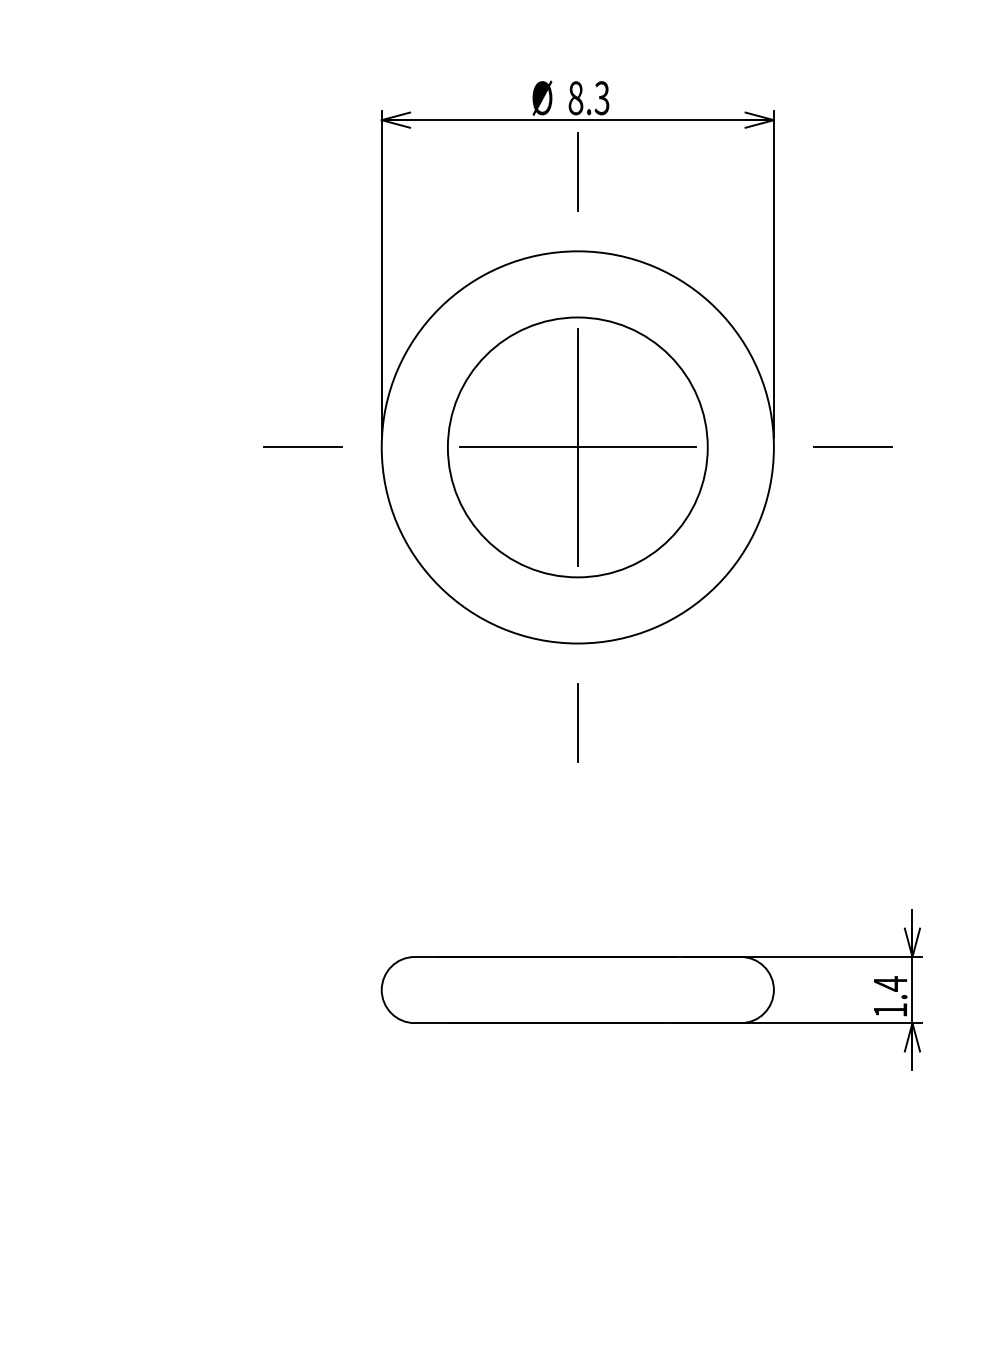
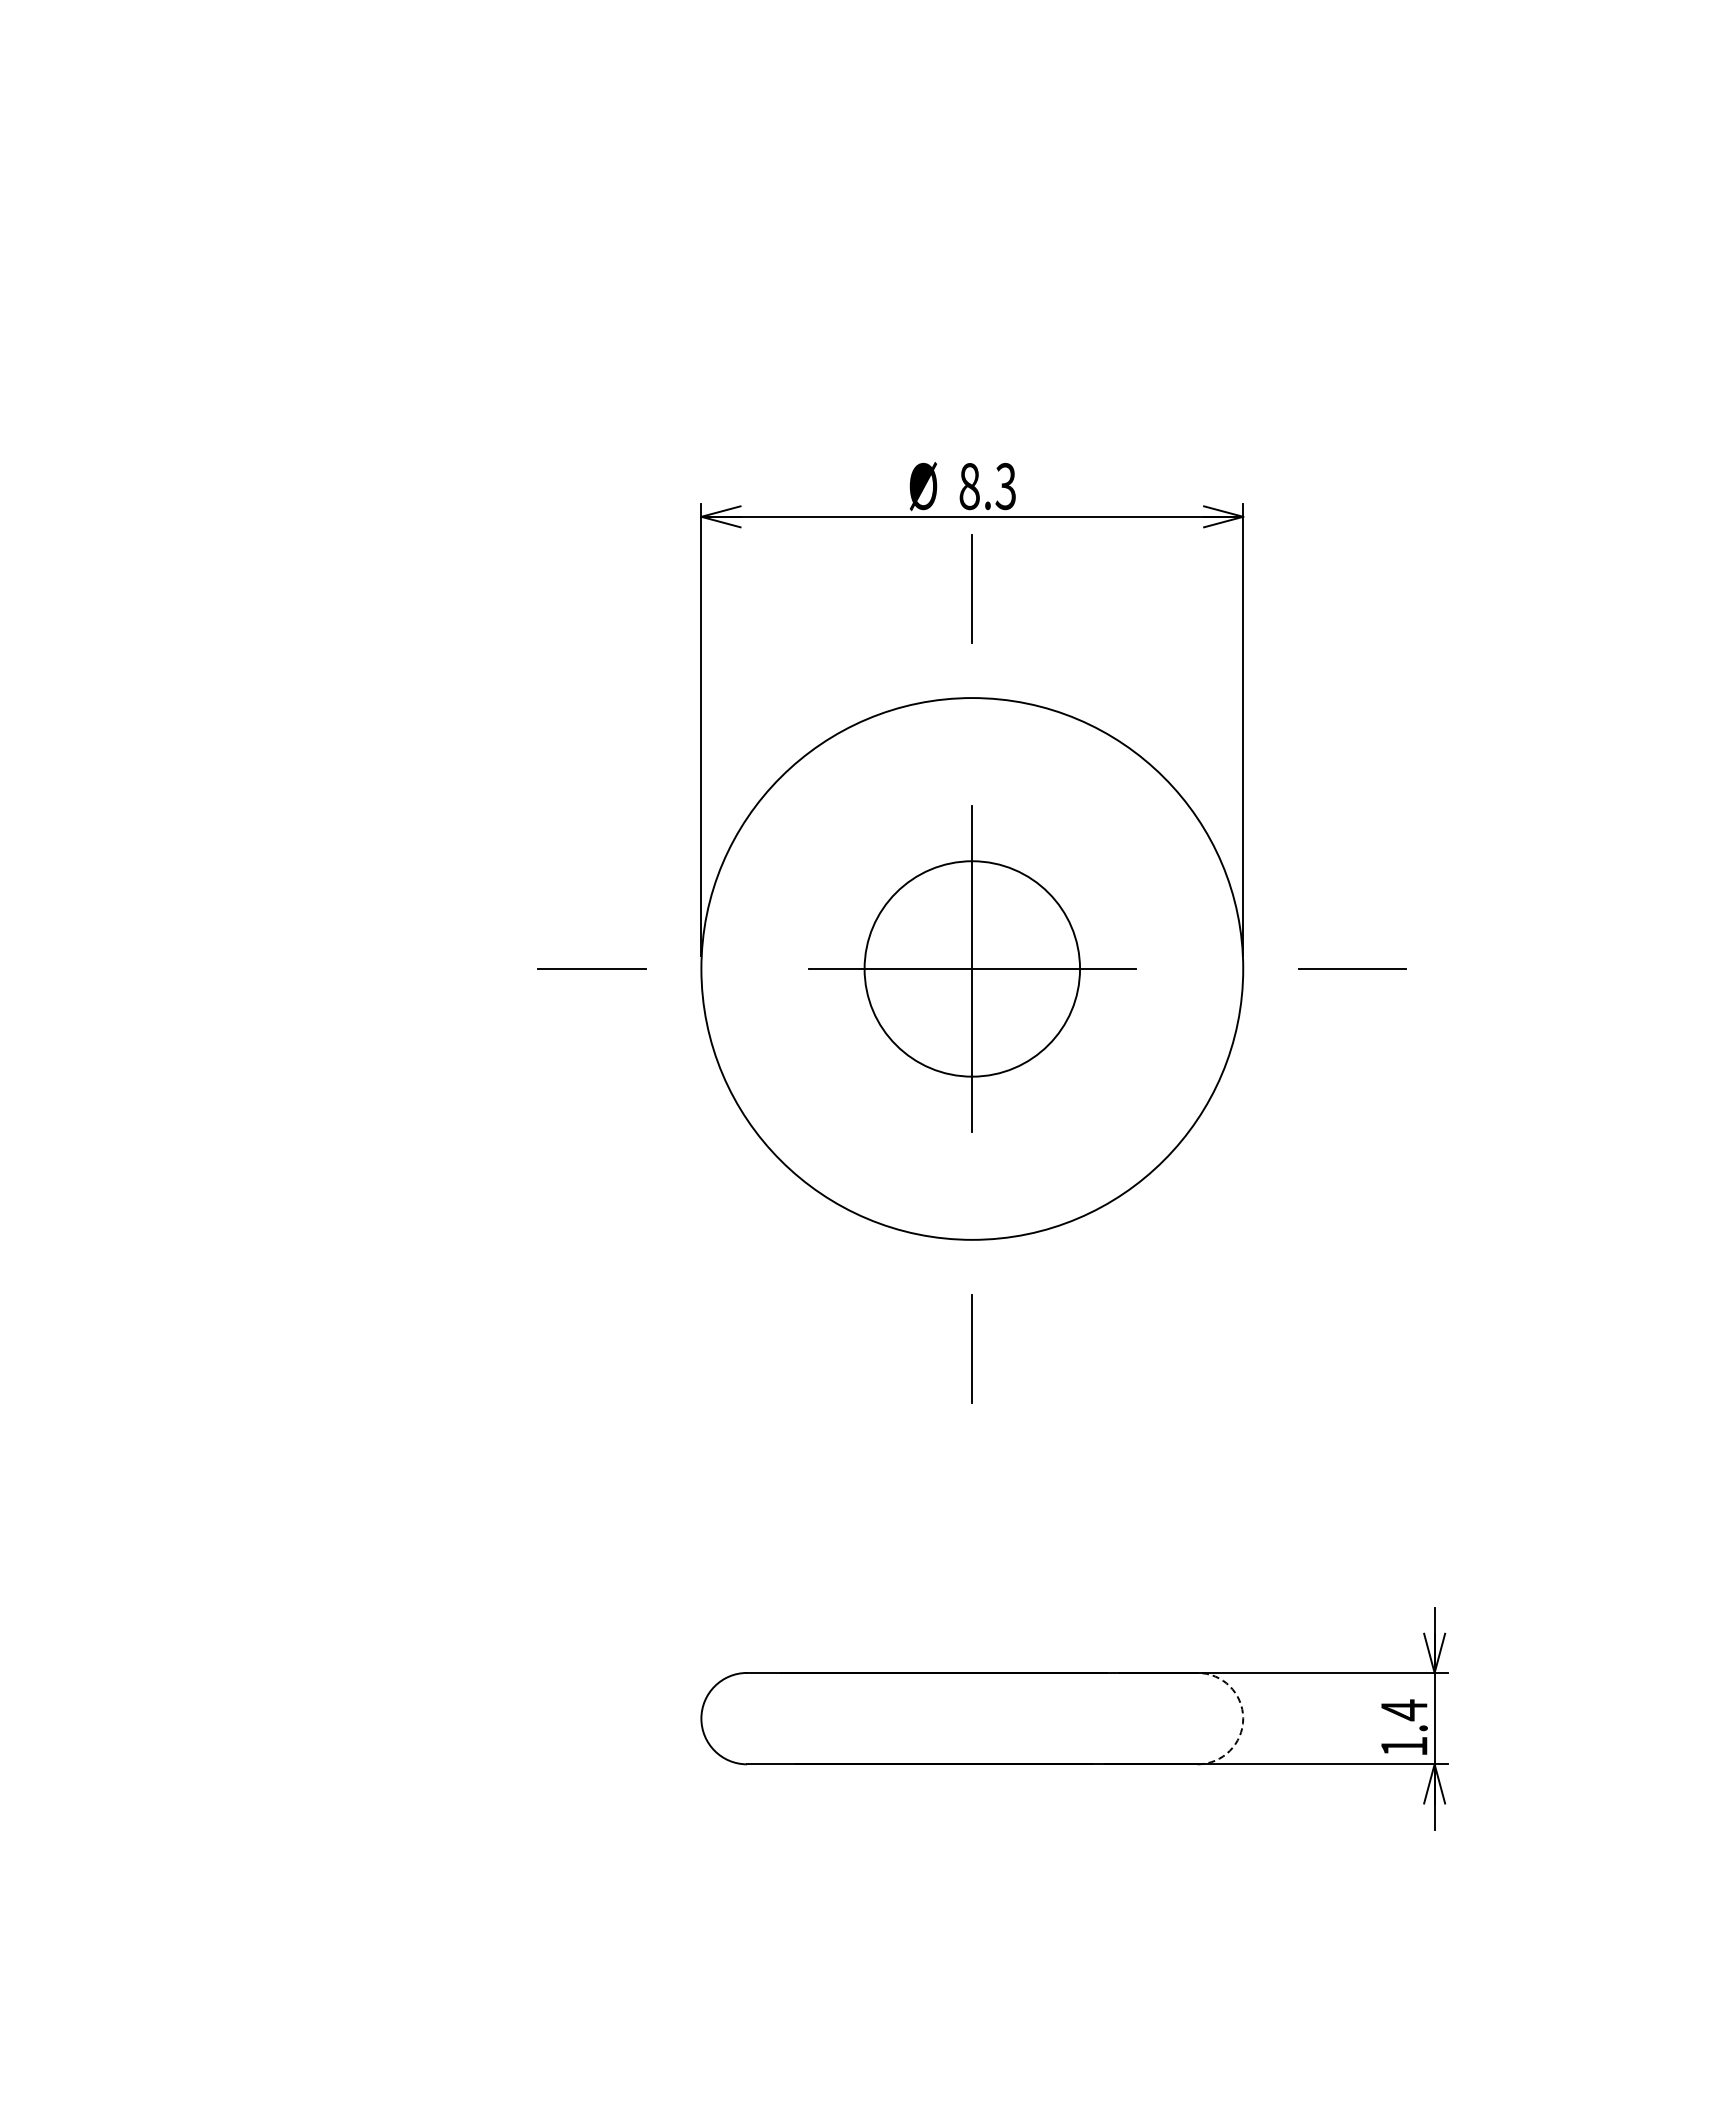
circle: (577, 447) -> (971, 968), size x0.6
arc: (774, 989) -> (1243, 1718), solid -> dashed

